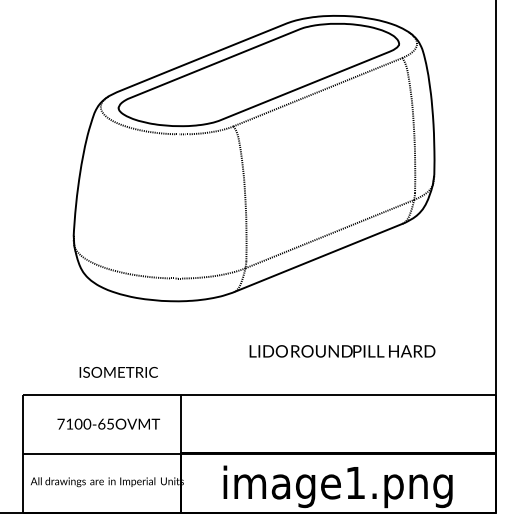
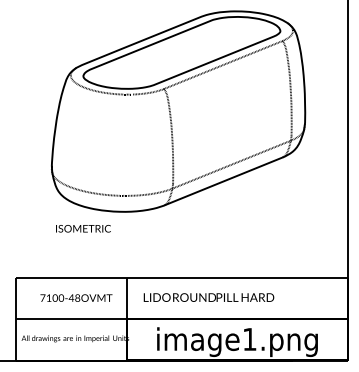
text: (342, 351) -> (208, 297), moved
text: (118, 372) -> (83, 228), moved
text: (105, 423) -> (74, 297), 7100-65OVMT -> 7100-48OVMT

